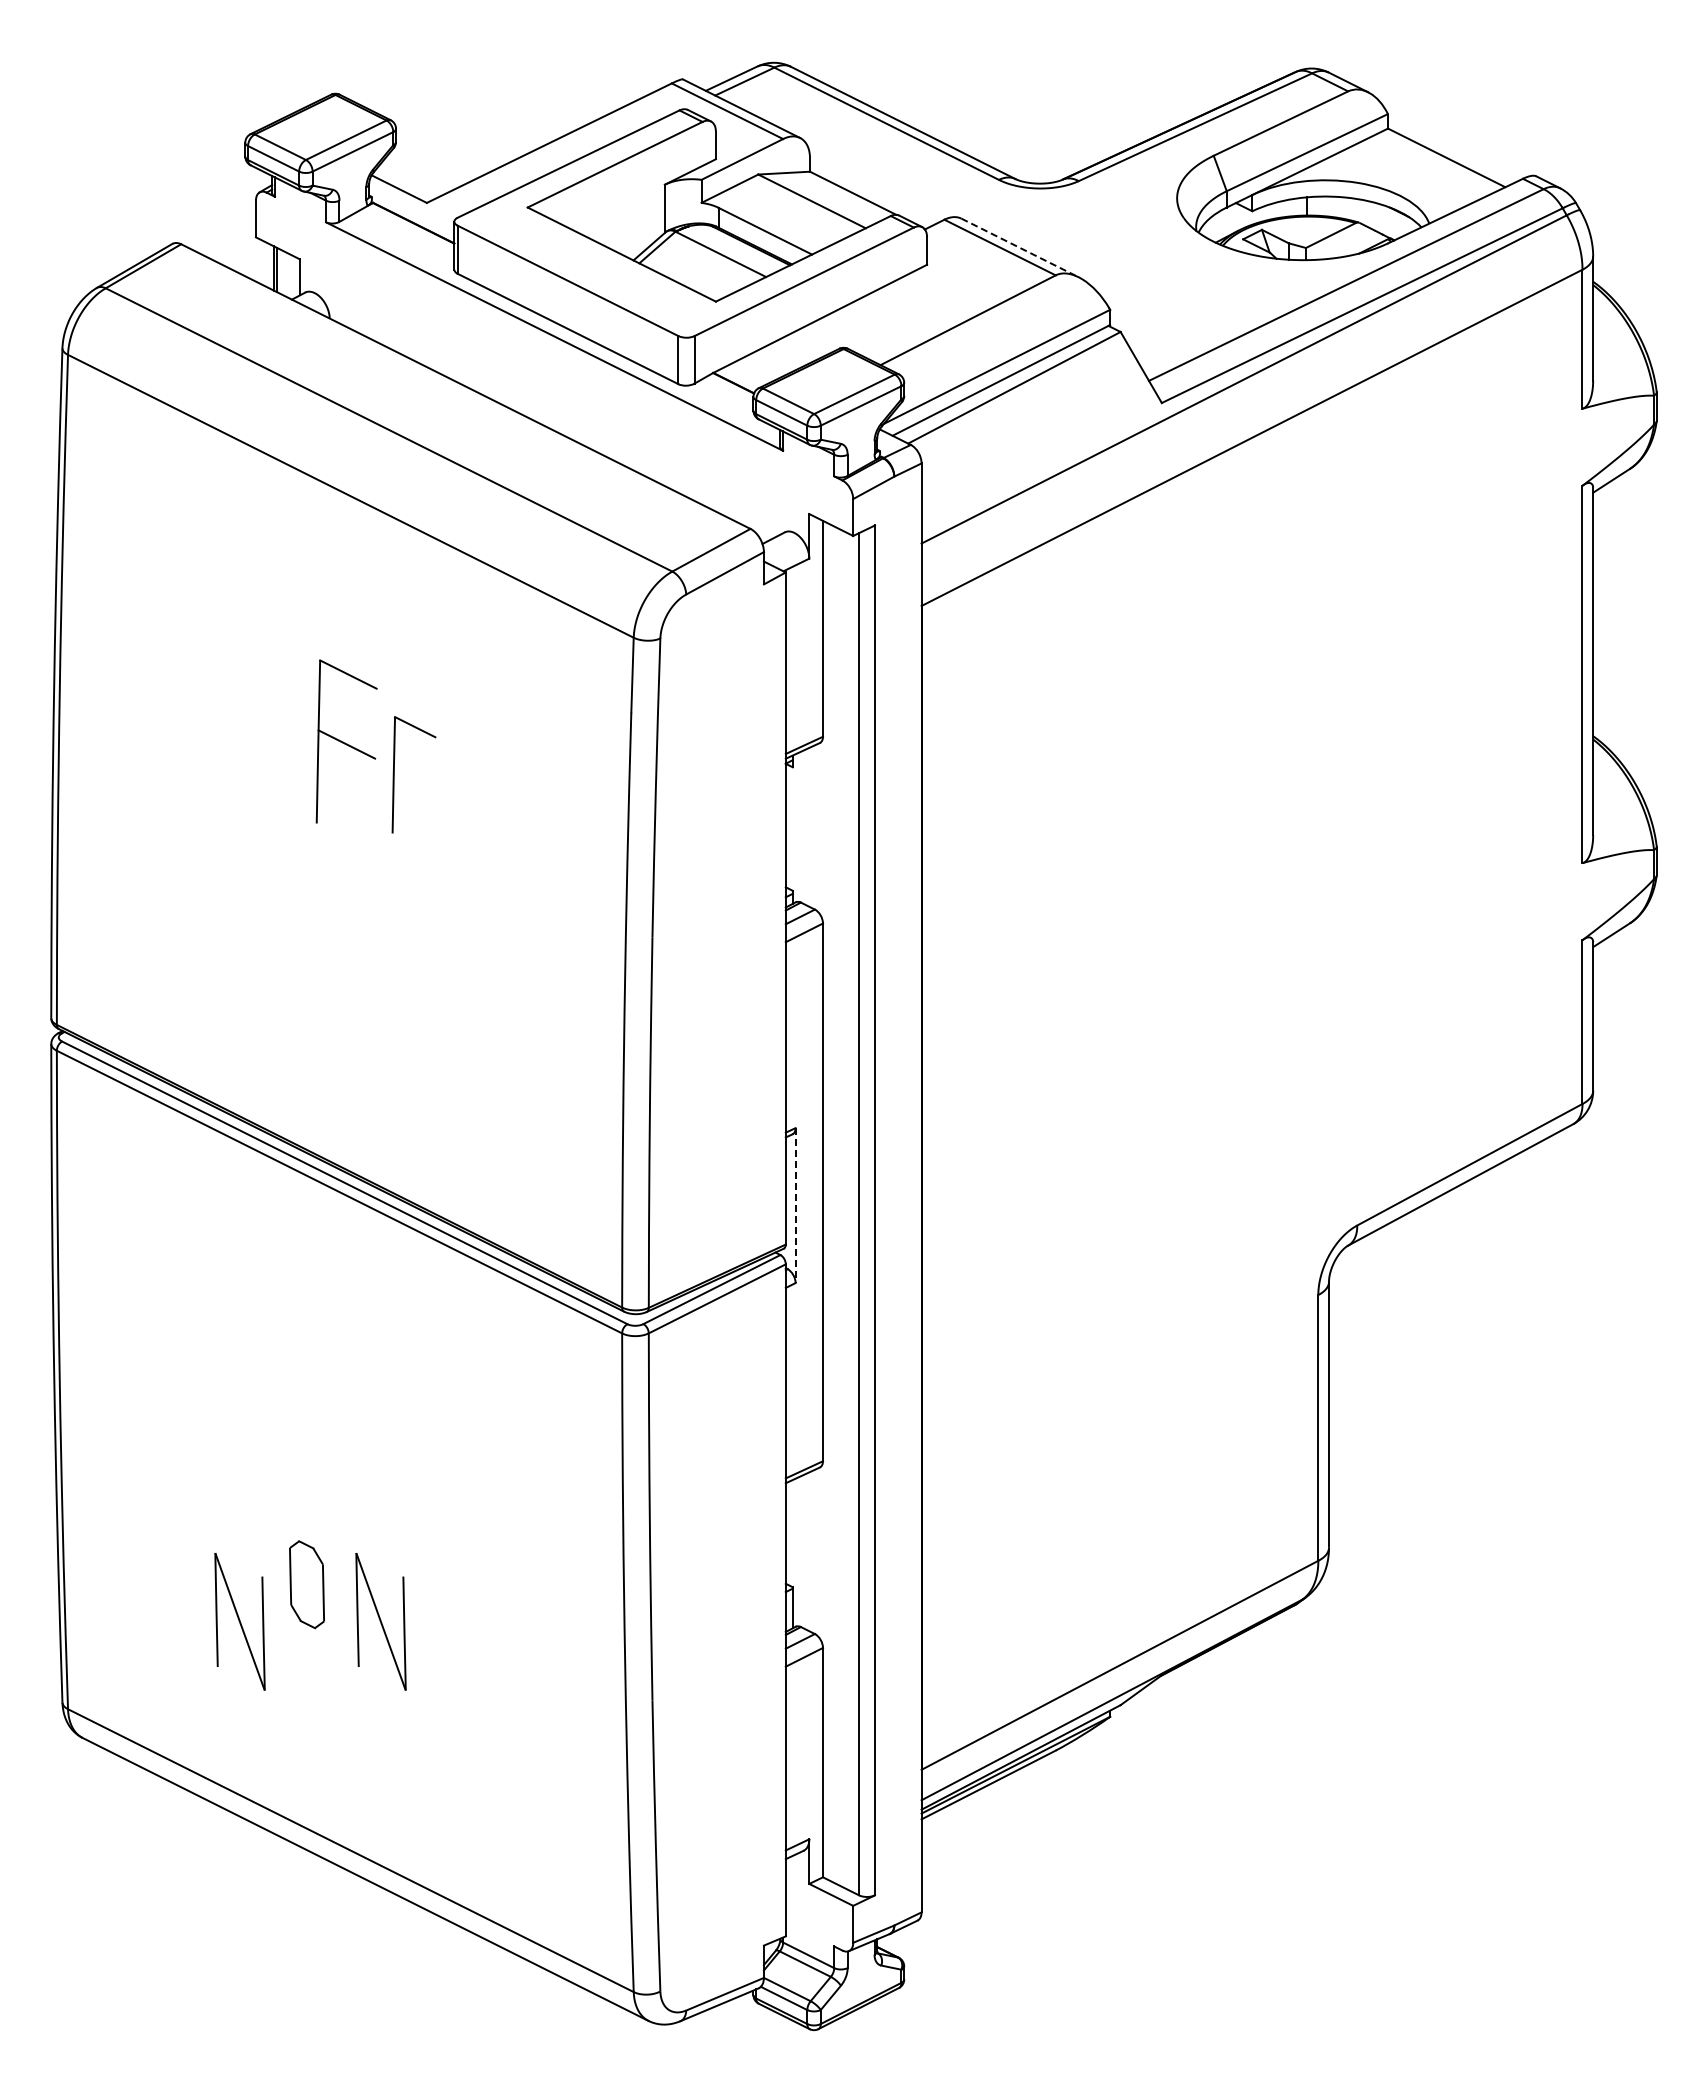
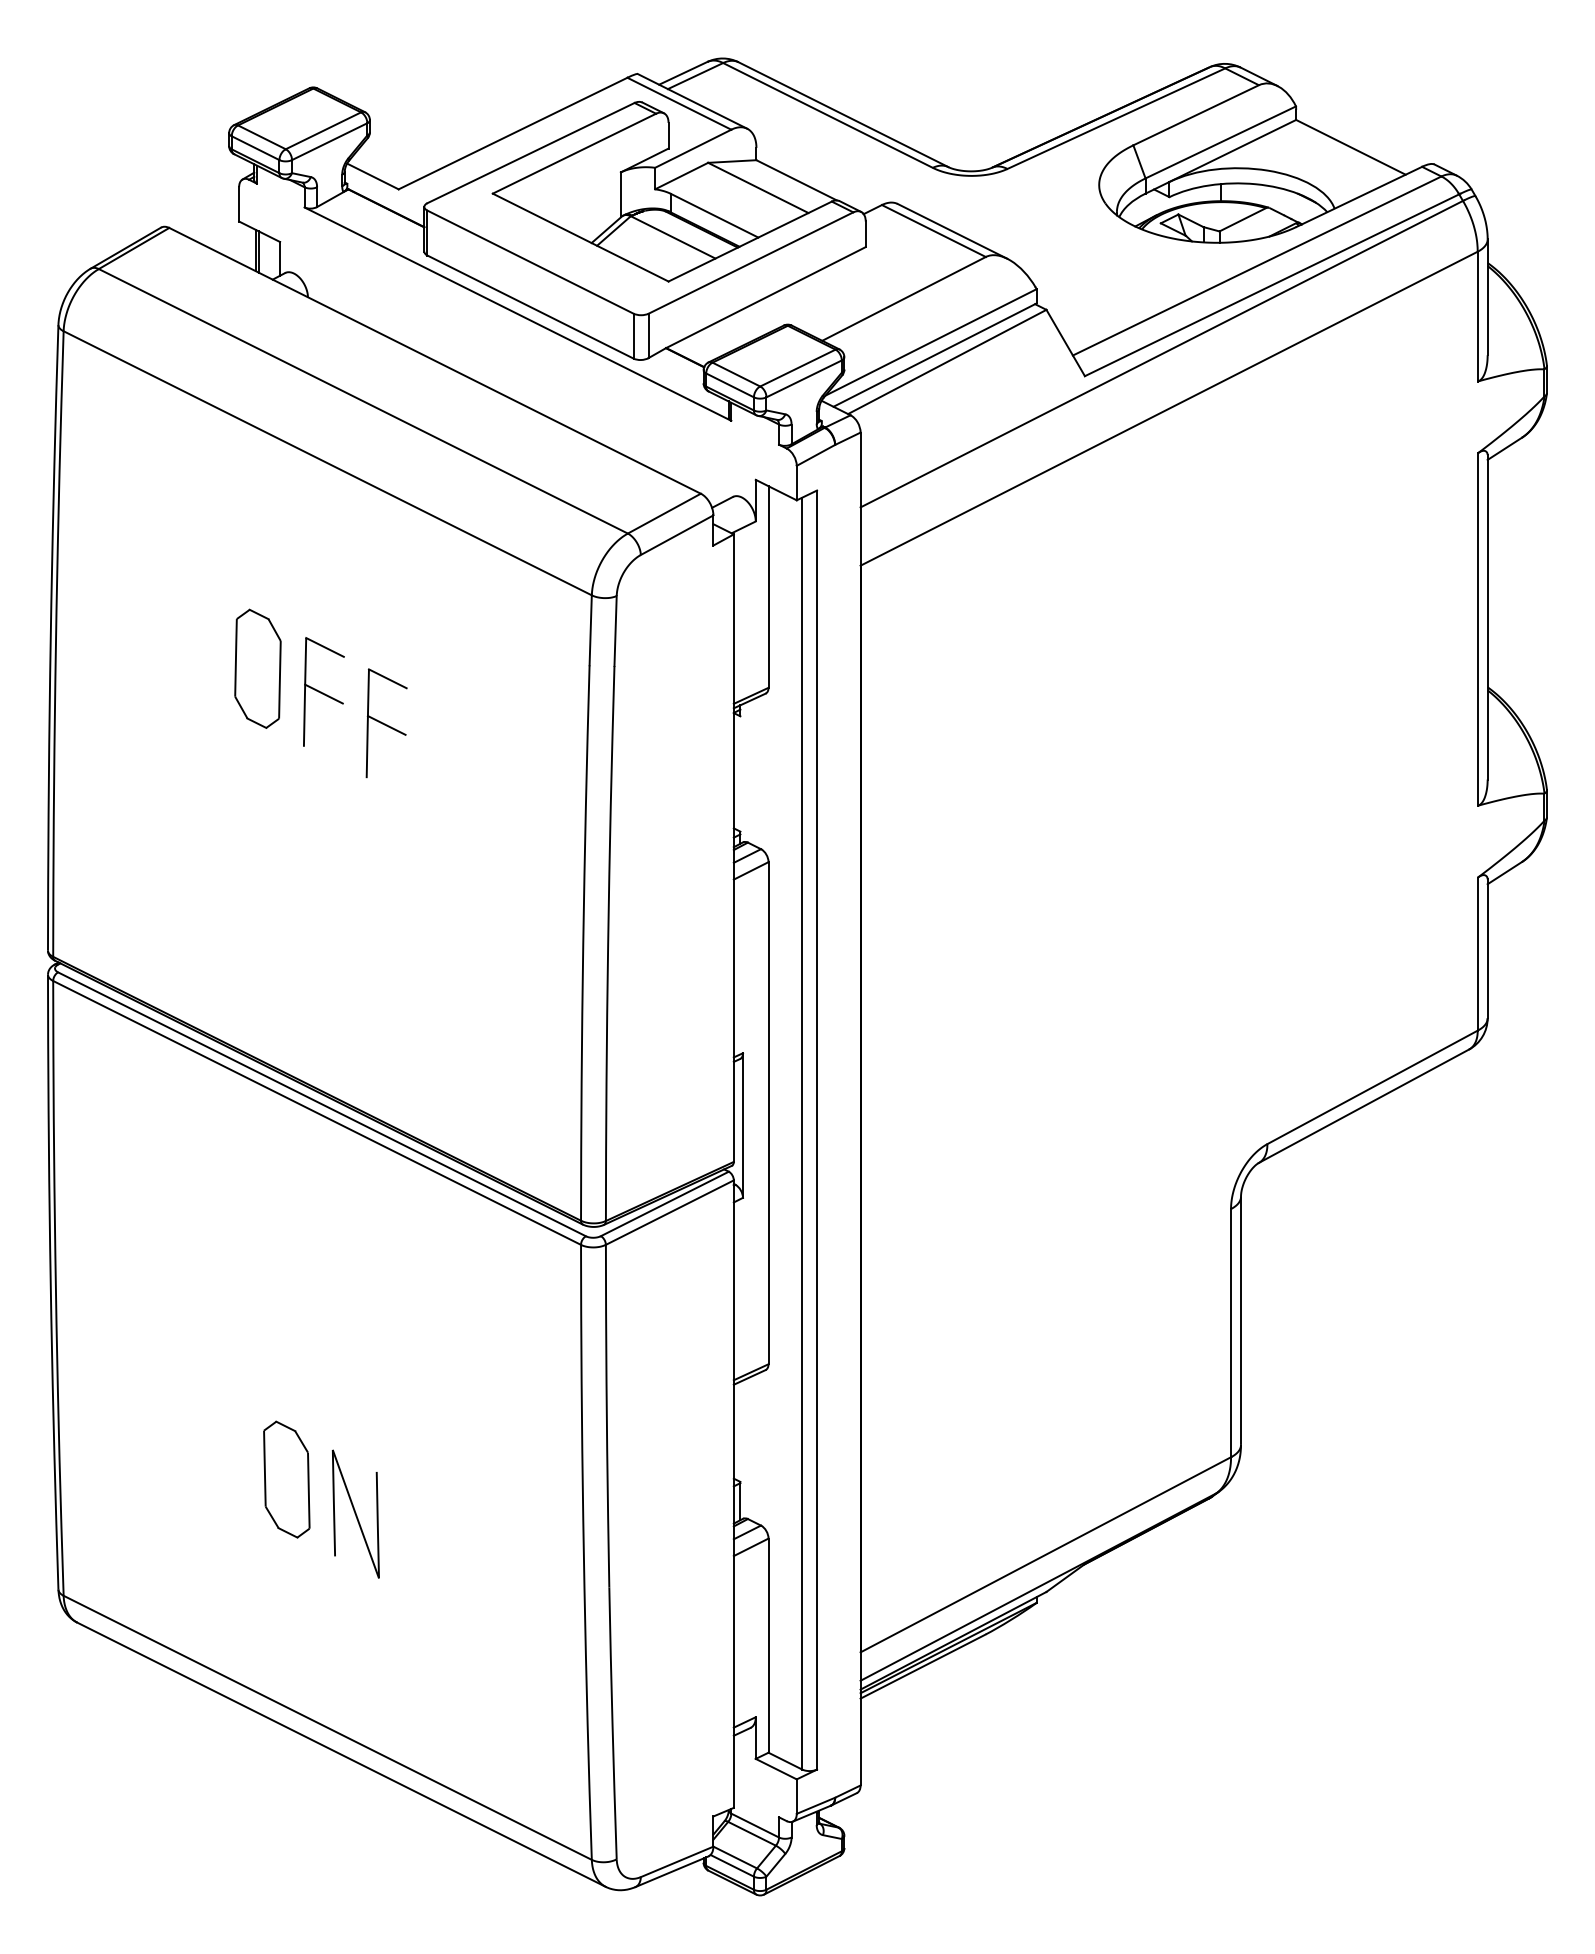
line: (1020, 248) -> (952, 231), dashed -> solid
part: (275, 716) -> (257, 668), added
part: (346, 740) -> (323, 691), size x0.71
line: (413, 777) -> (386, 725), added
line: (795, 1206) -> (742, 1126), dashed -> solid
part: (306, 1584) -> (286, 1479), size x1.43
part: (239, 1621) -> (223, 1513), removed

